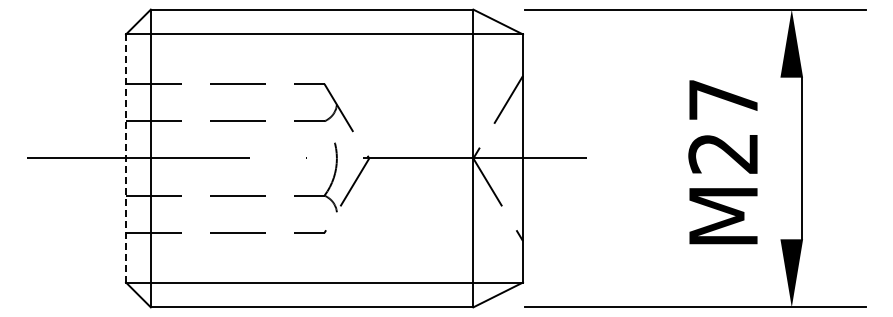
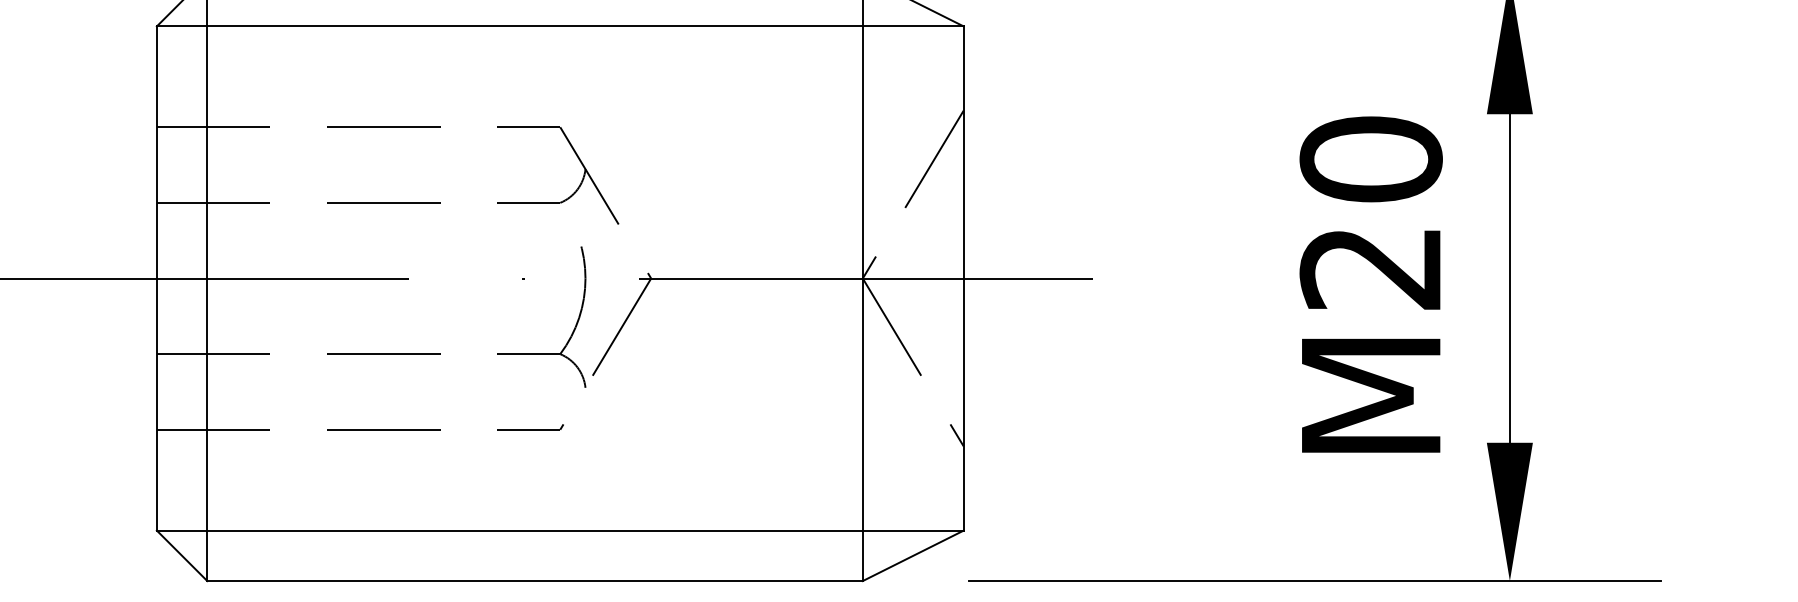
text: (723, 99) -> (1371, 158), M27 -> M20
line: (126, 158) -> (157, 278), dashed -> solid
line: (801, 158) -> (1509, 278), moved

